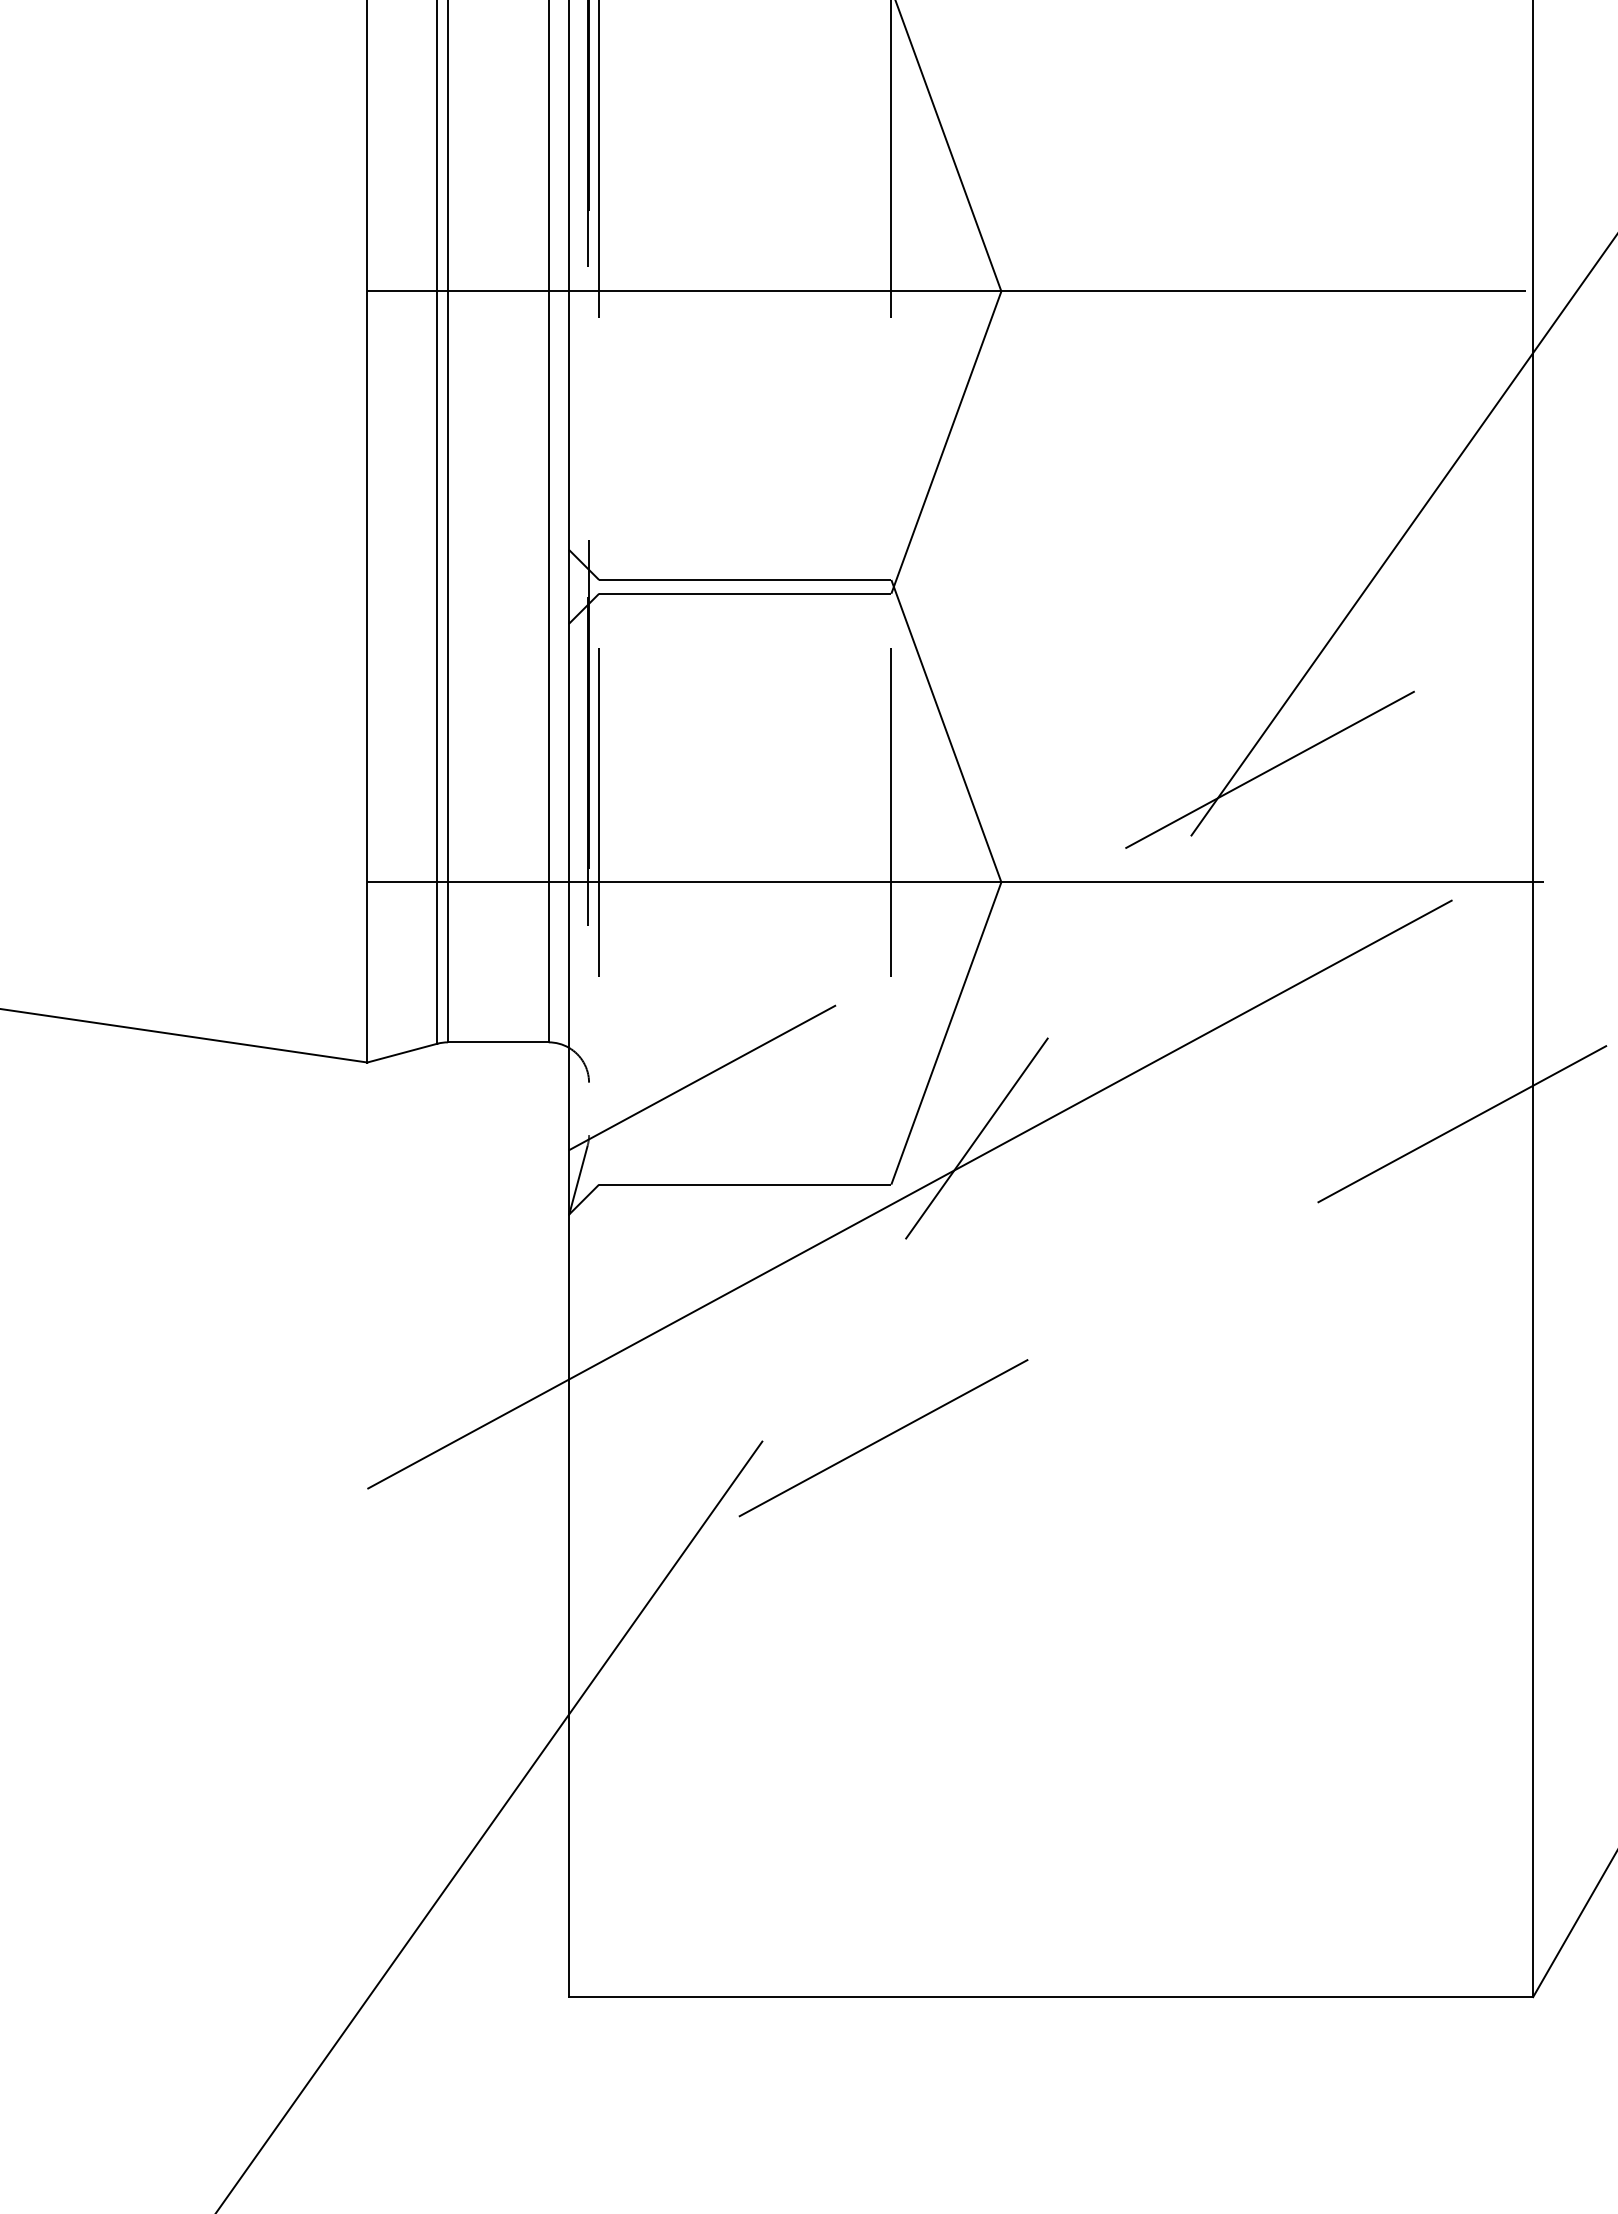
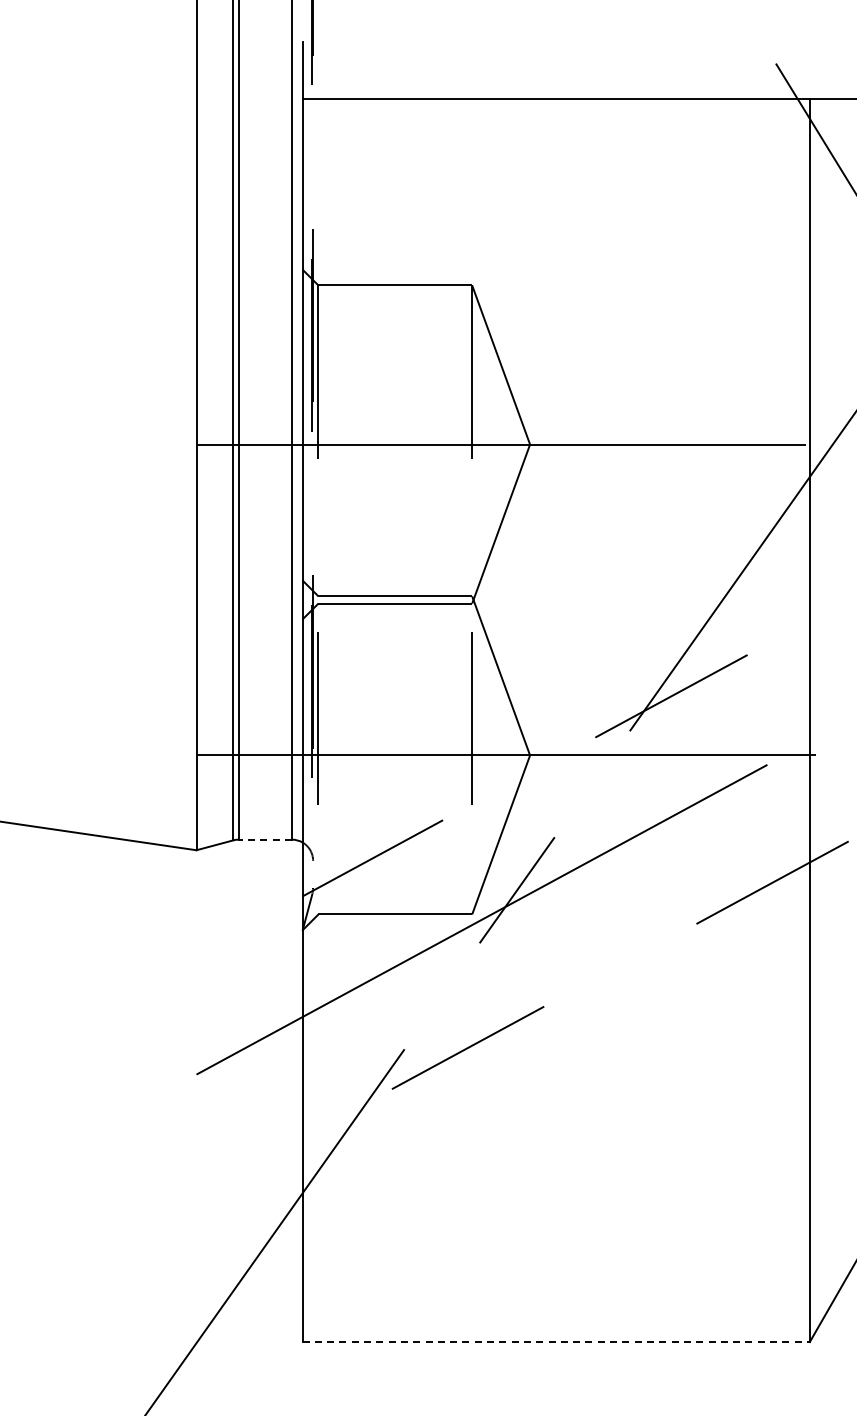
line: (498, 1042) -> (265, 839), solid -> dashed
line: (1051, 1998) -> (556, 1342), solid -> dashed

